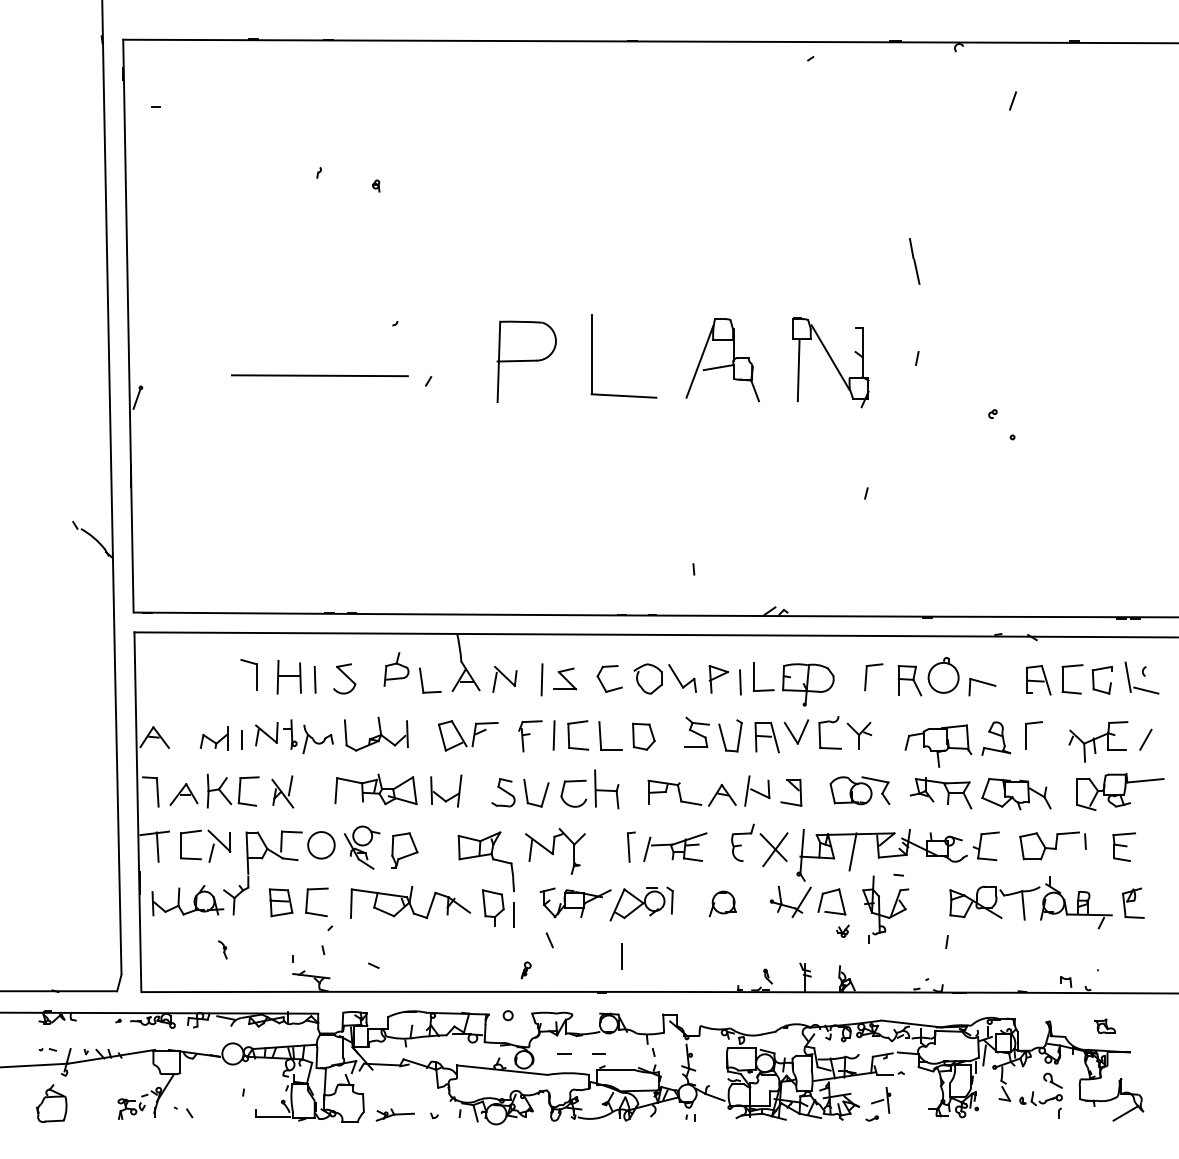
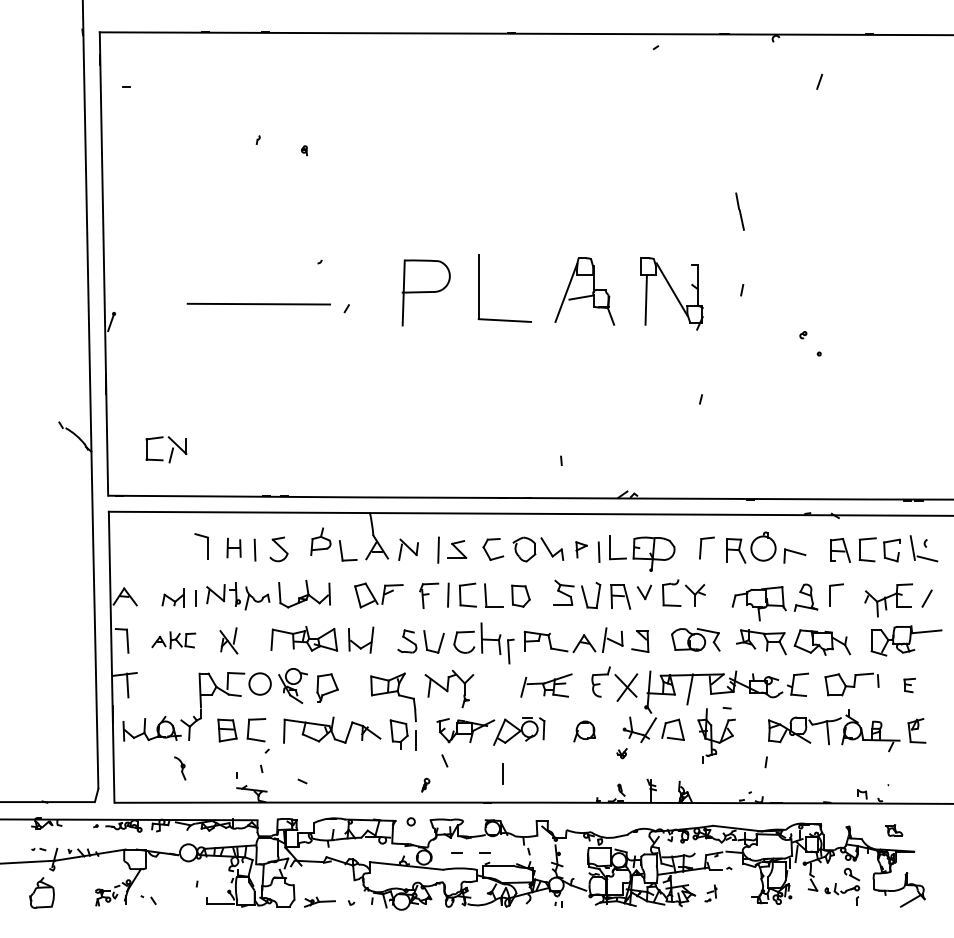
part: (288, 676) -> (233, 547), size x0.7
part: (718, 679) -> (581, 549), size x0.7
part: (796, 732) -> (644, 592), size x0.7
part: (214, 791) -> (173, 640), size x0.6
part: (205, 845) -> (166, 449), moved
part: (630, 847) -> (510, 651), moved
part: (1124, 847) -> (909, 685), size x0.6
part: (842, 931) -> (621, 753), moved
part: (222, 949) -> (180, 768), size x1.6
part: (878, 1104) -> (710, 893), size x0.6

